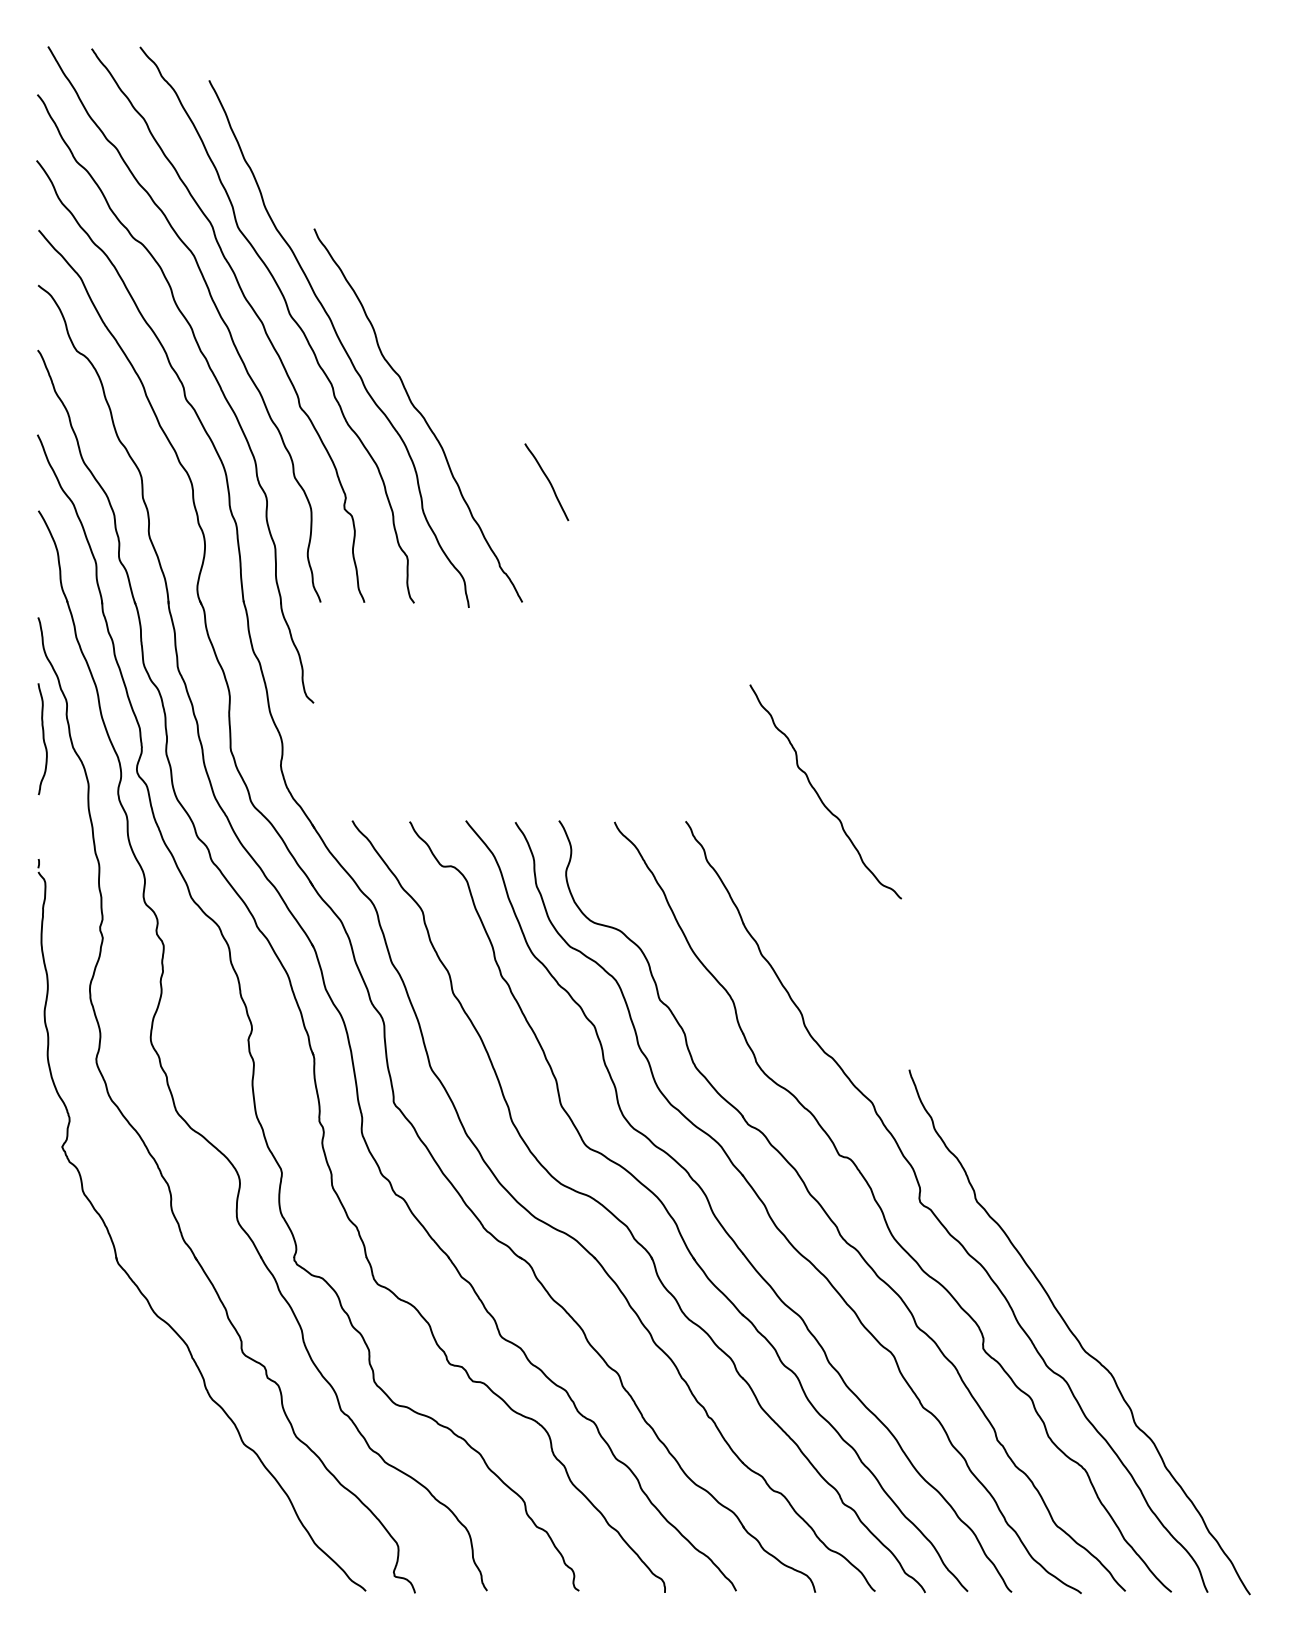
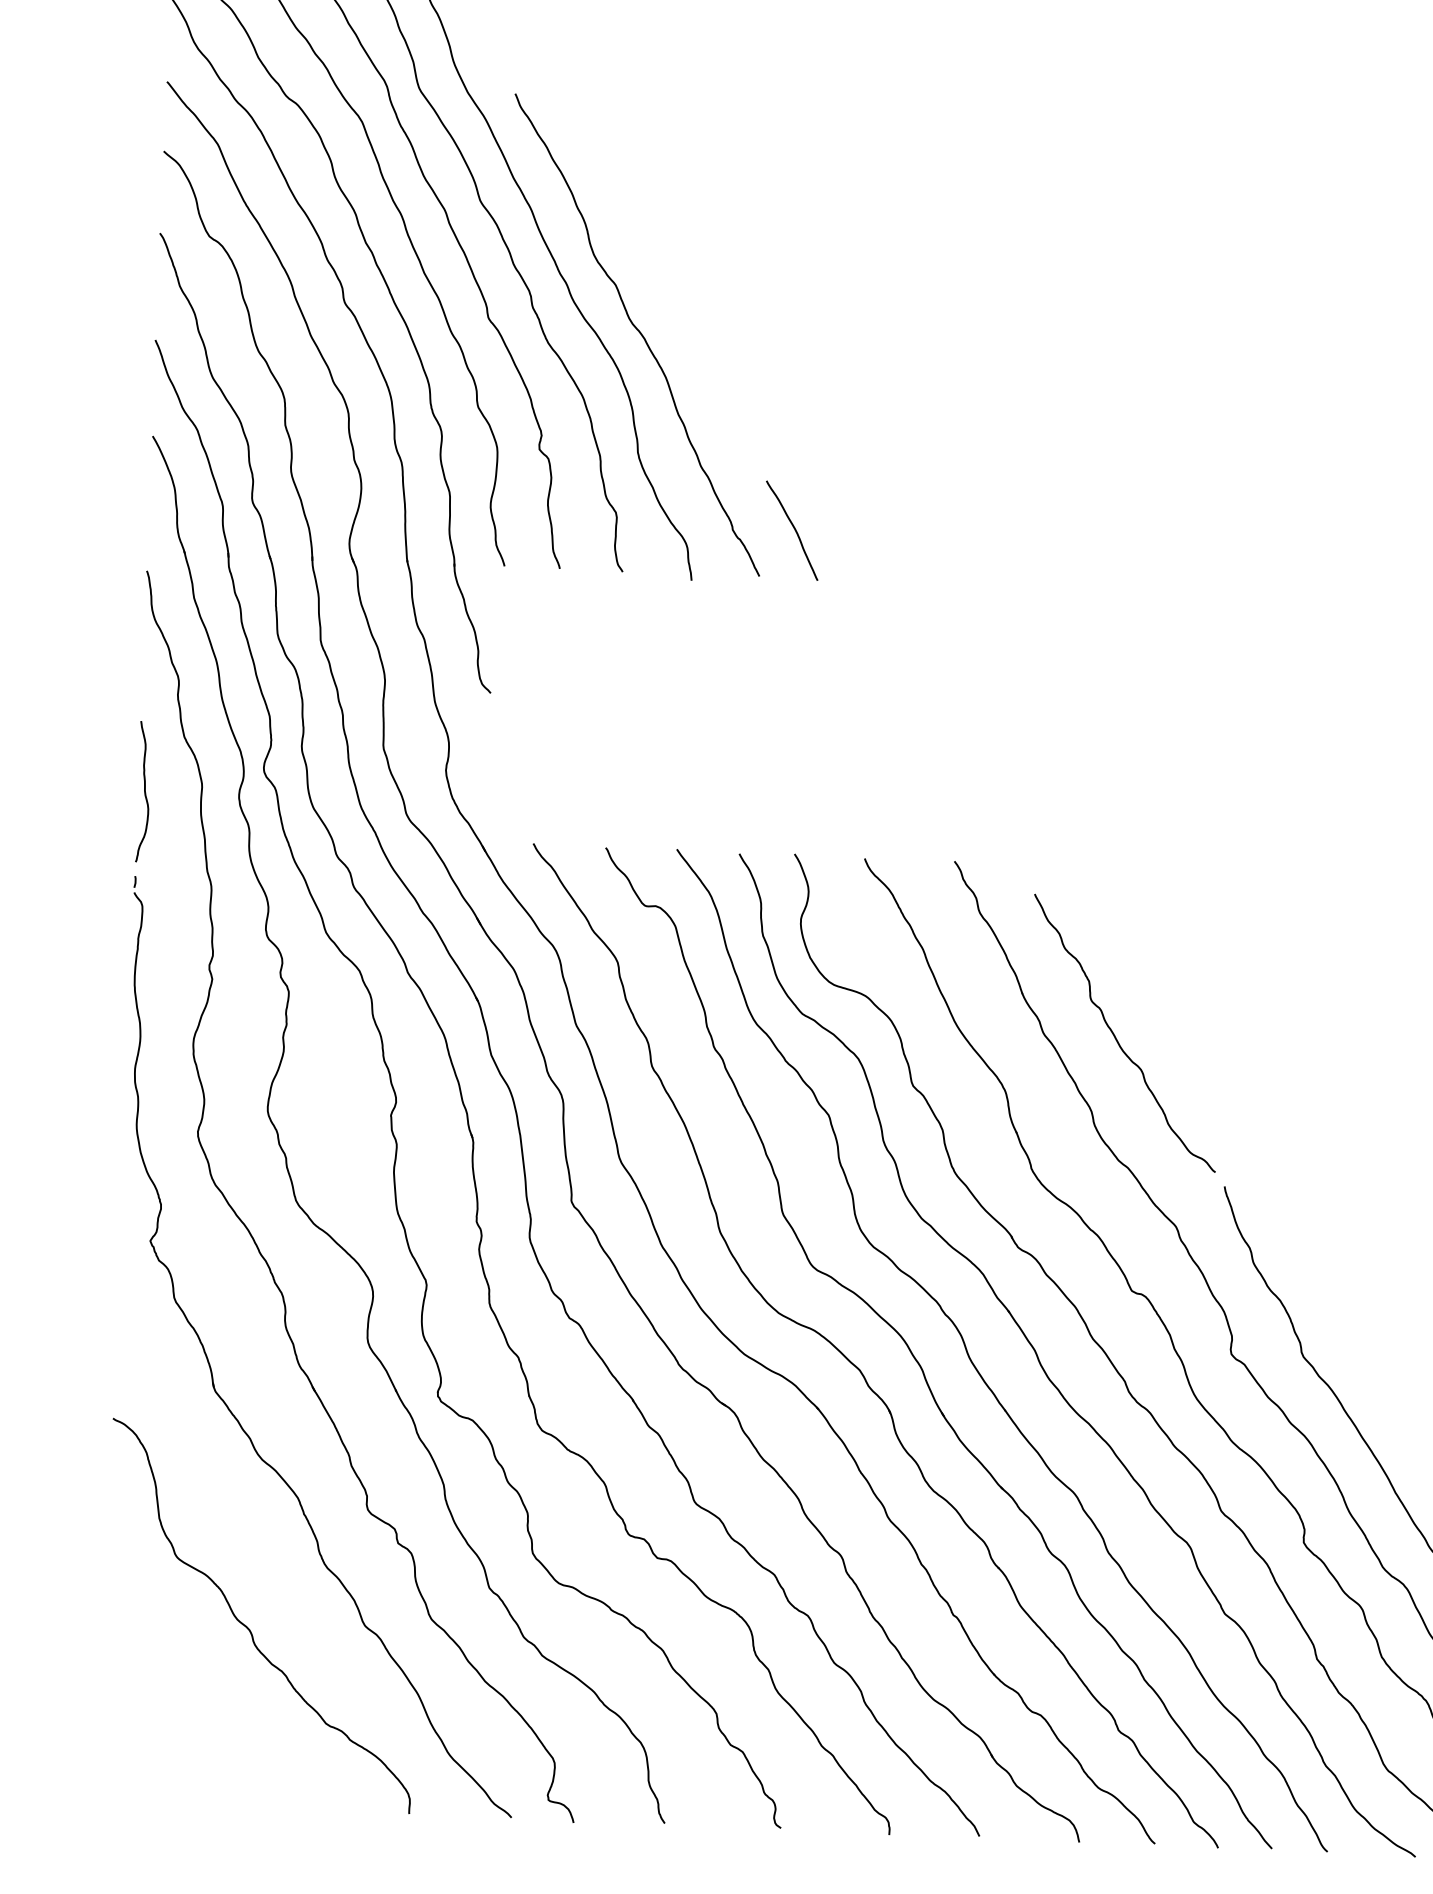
curve: (548, 482) -> (794, 531), moved
curve: (42, 739) -> (143, 792), moved
curve: (819, 795) -> (1116, 1037), moved
curve: (151, 1448) -> (247, 1626), added

